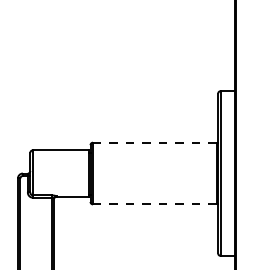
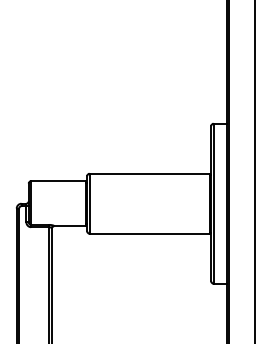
line: (155, 142) -> (150, 173), dashed -> solid
line: (155, 204) -> (150, 233), dashed -> solid

